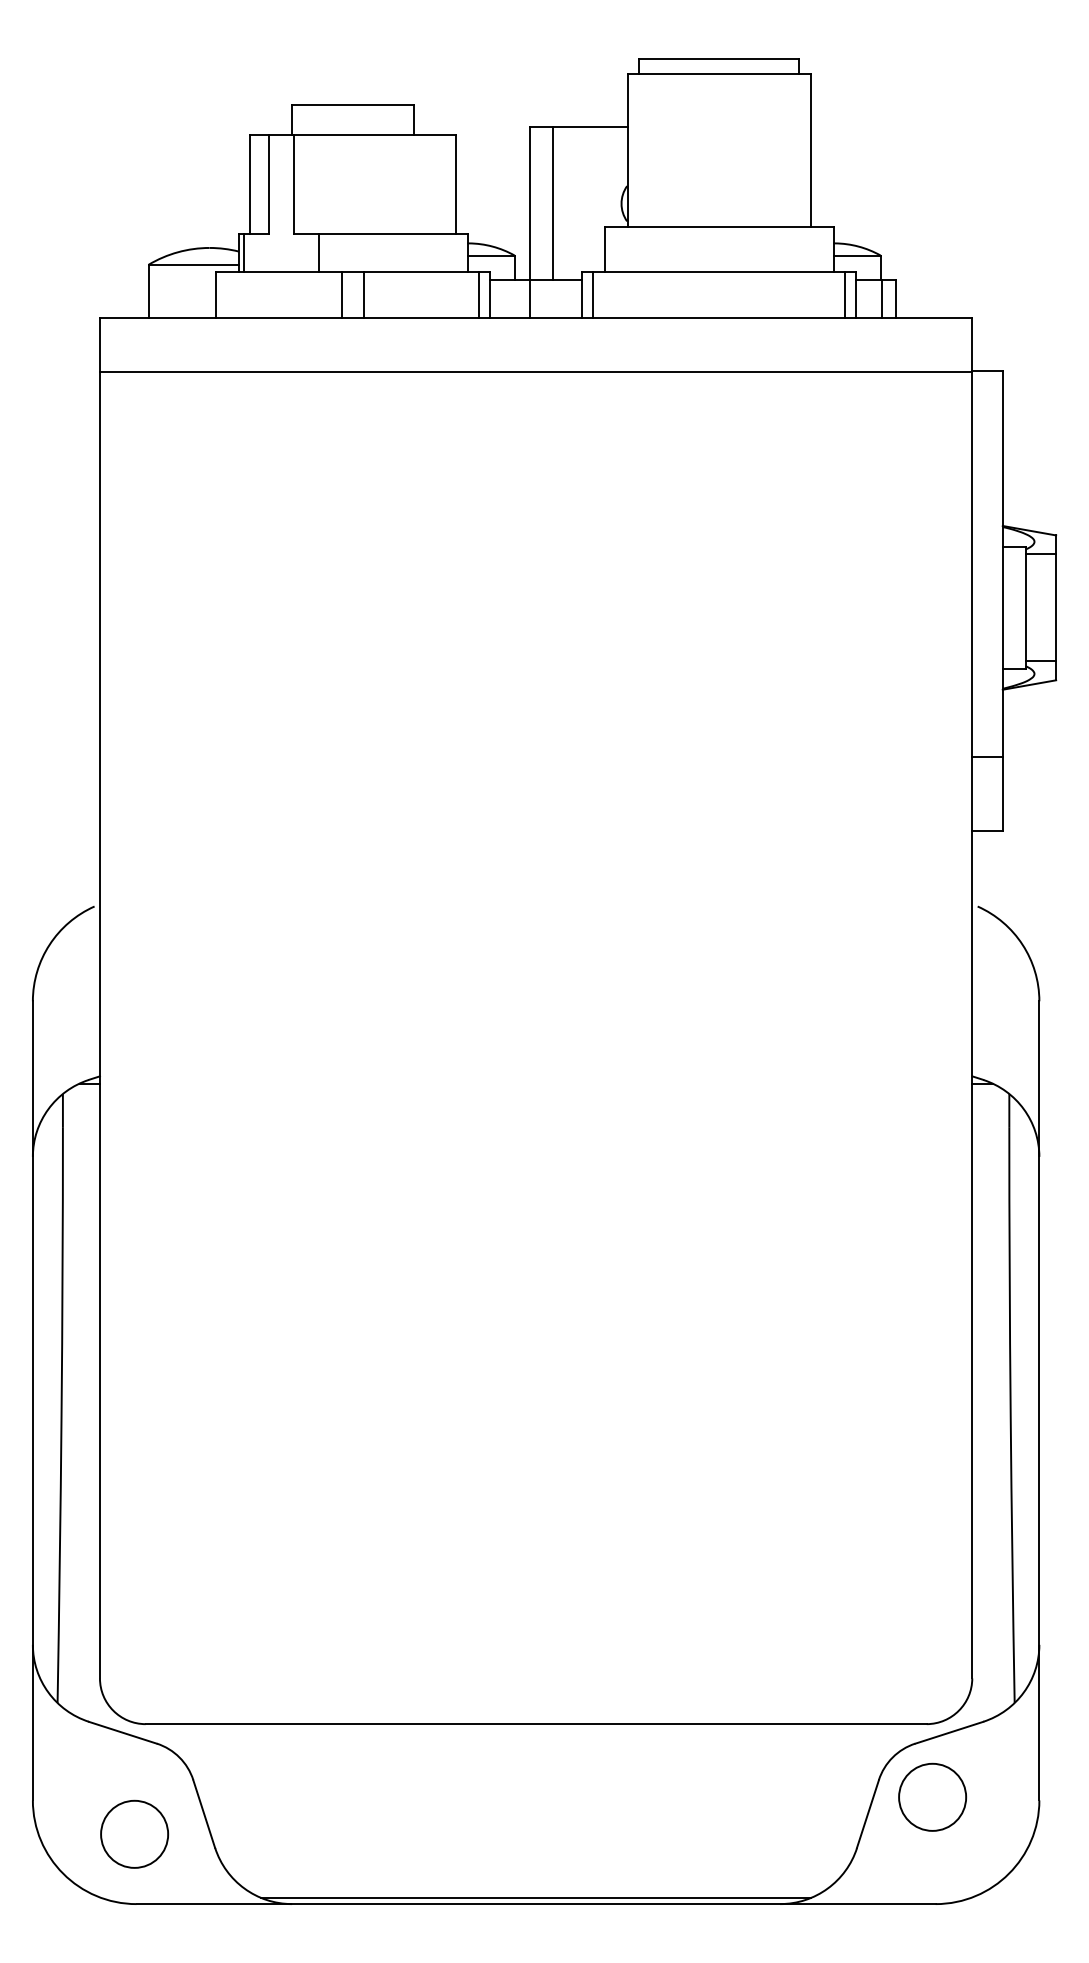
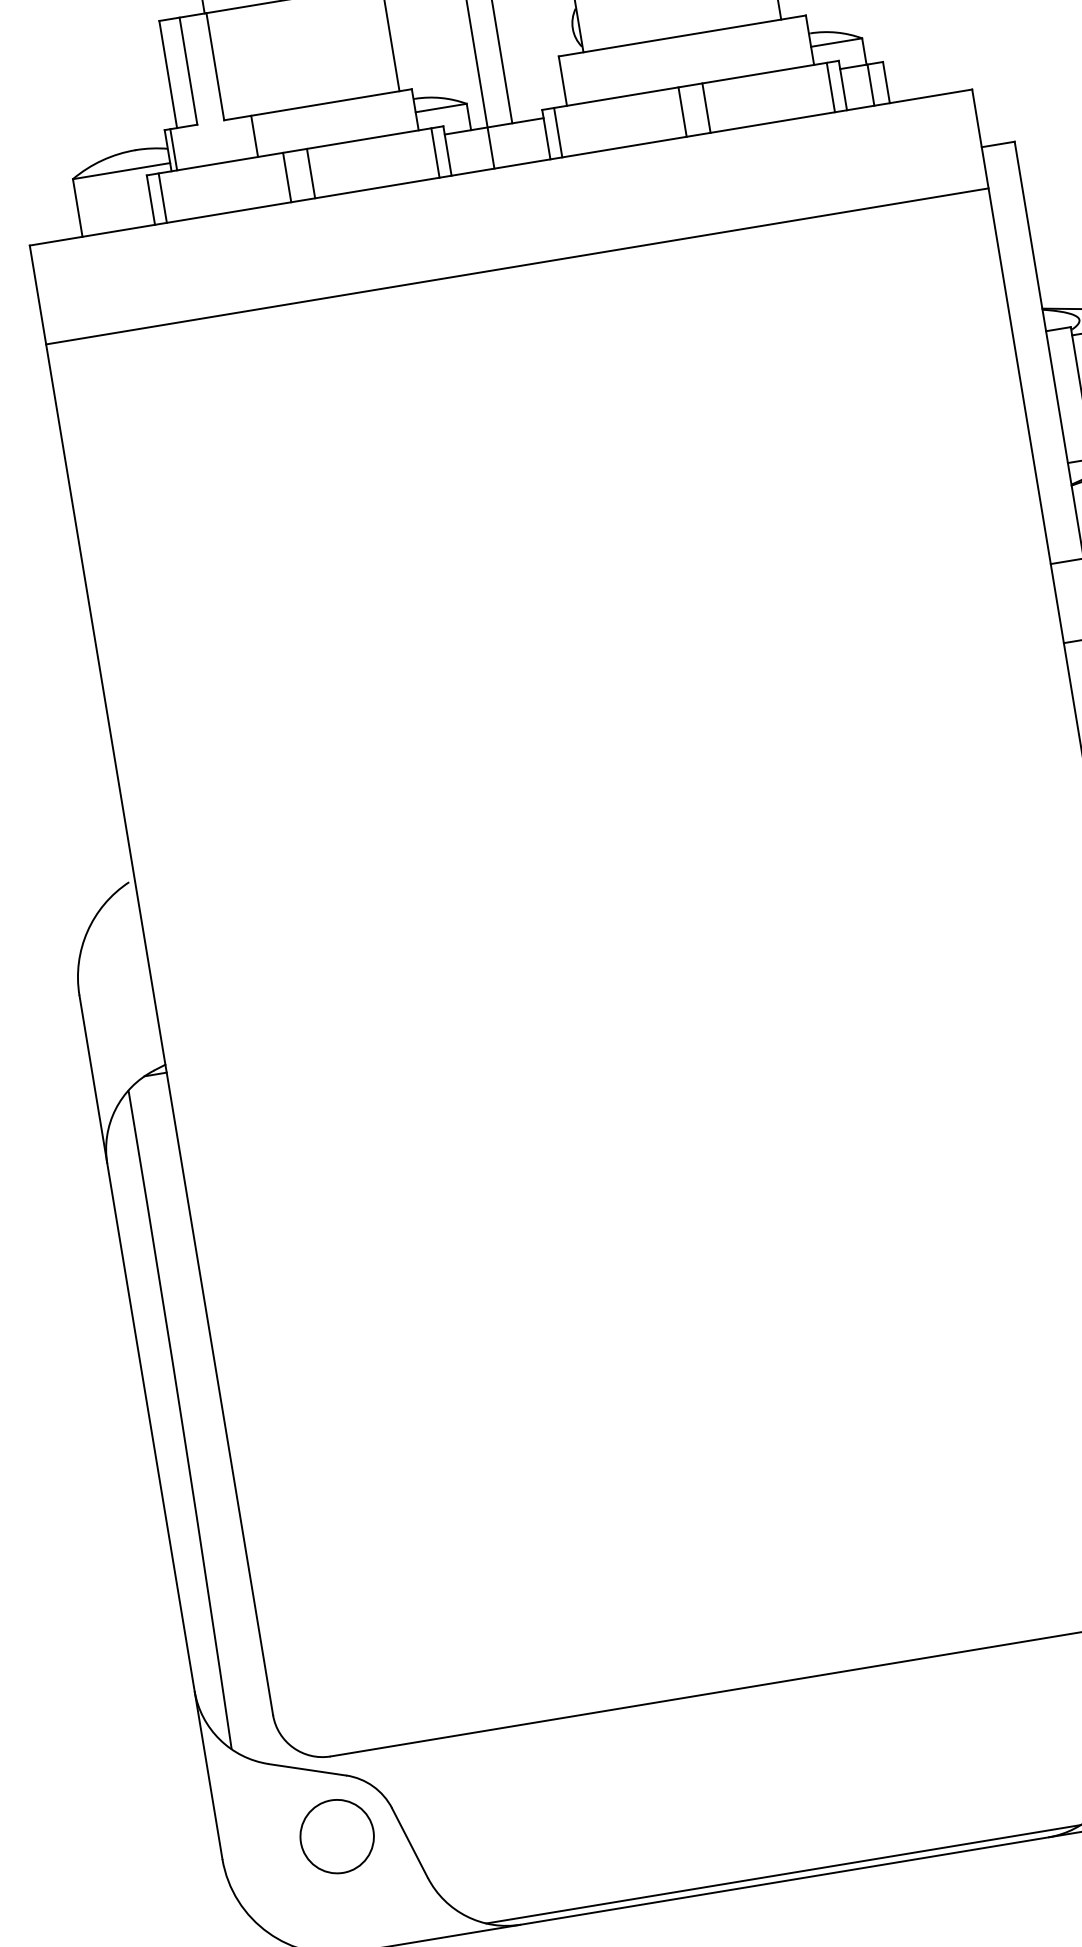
line: (226, 295) -> (162, 198), added
line: (707, 295) -> (682, 112), added
line: (730, 295) -> (706, 108), added
line: (535, 371) -> (516, 266), moved
circle: (134, 1833) -> (336, 1835), moved

